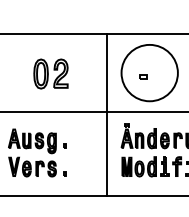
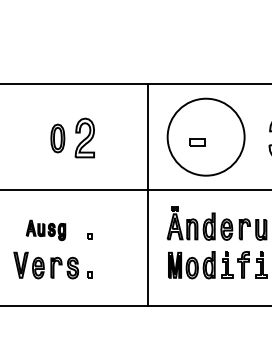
part: (40, 74) -> (57, 138), size x0.7
part: (143, 76) -> (197, 142), size x1.6
part: (32, 141) -> (45, 230), size x0.6

